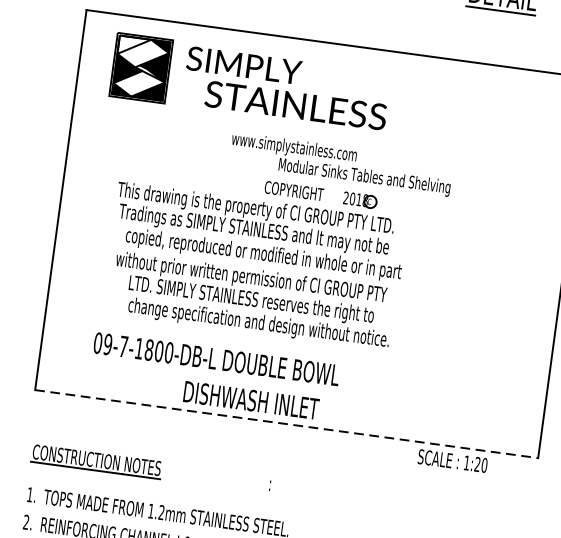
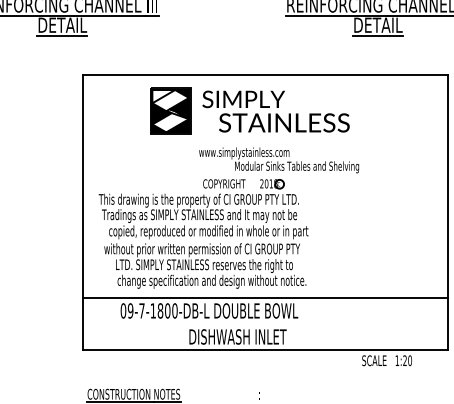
part: (250, 81) -> (249, 110), moved
part: (256, 255) -> (203, 233), moved
line: (296, 351) -> (265, 297), added
line: (286, 424) -> (265, 350), dashed -> solid

